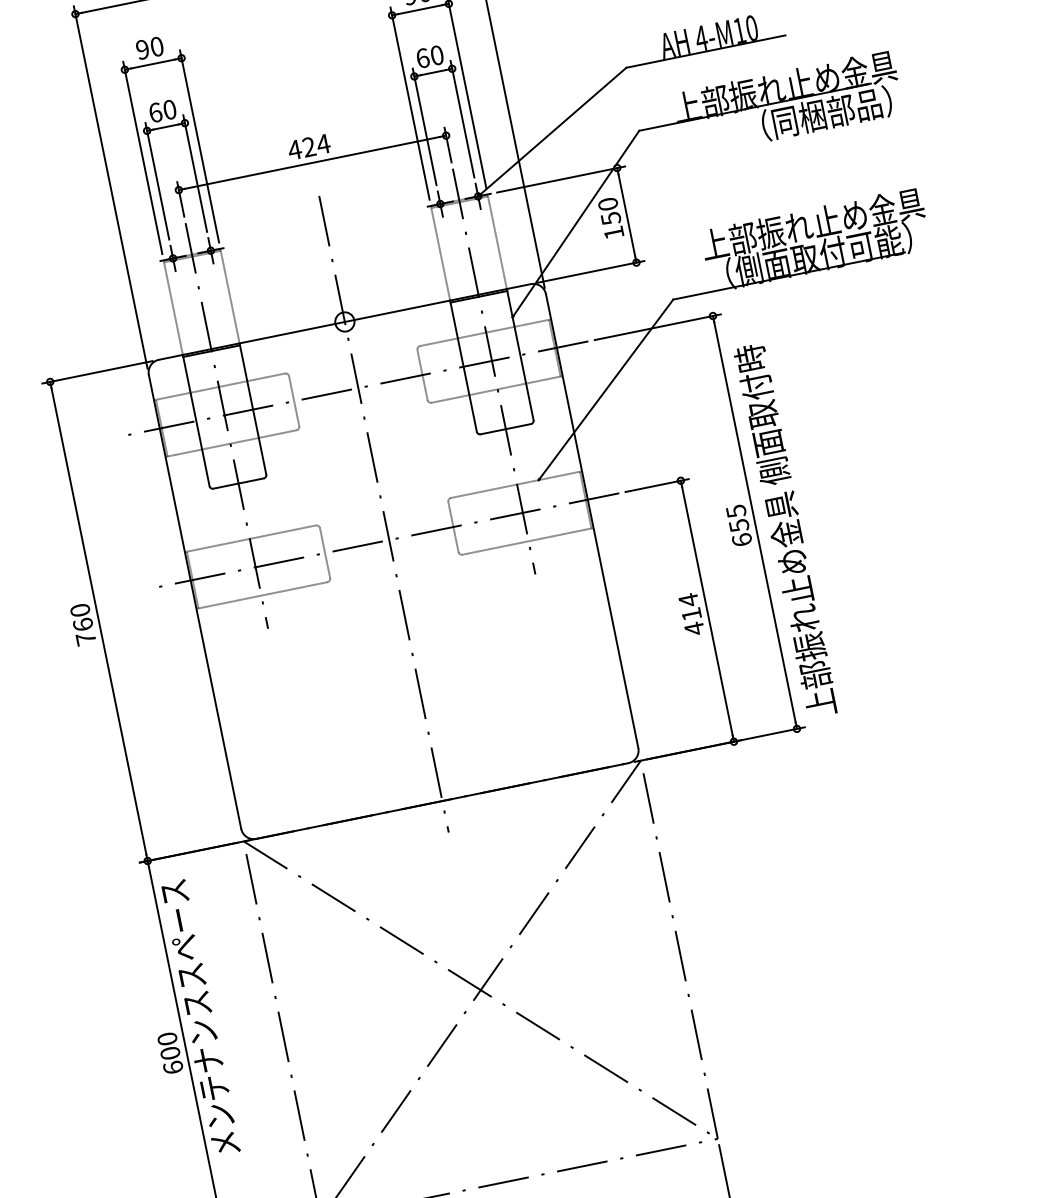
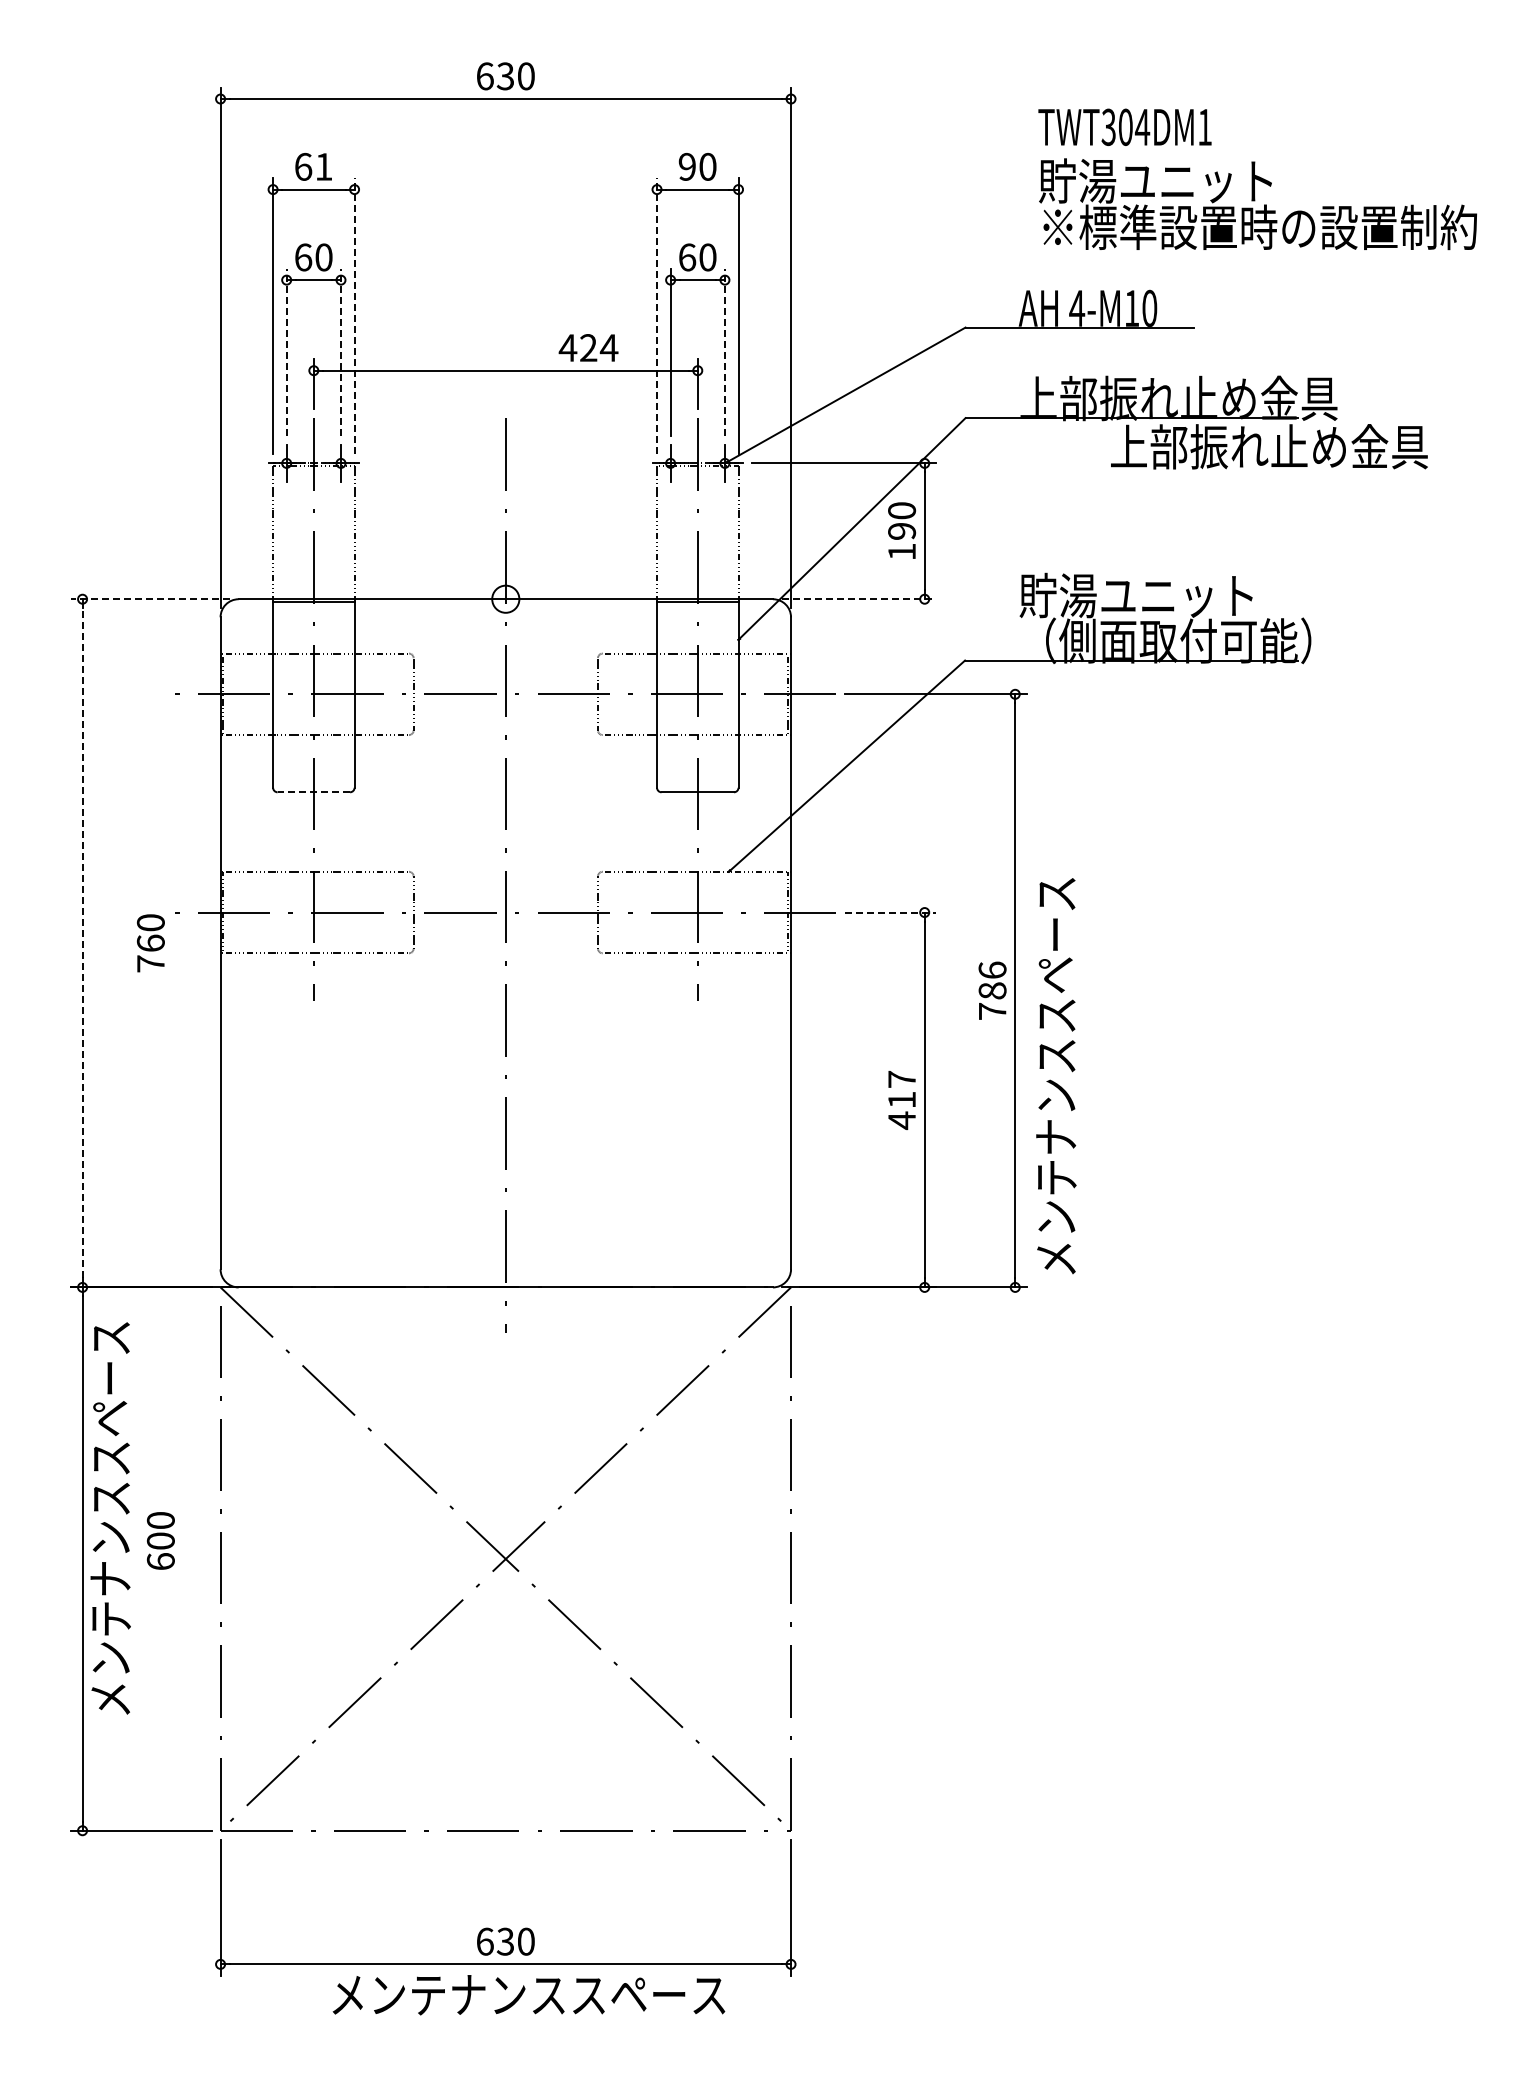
text: (149, 47) -> (313, 166), 90 -> 61
line: (410, 102) -> (657, 315), solid -> dashed
text: (854, 107) -> (1269, 446), （同梱部品） -> 上部振れ止め金具
line: (462, 119) -> (724, 352), solid -> dashed
line: (199, 145) -> (354, 315), solid -> dashed
text: (309, 146) -> (588, 347), moved
line: (195, 173) -> (341, 352), solid -> dashed
line: (157, 181) -> (286, 352), solid -> dashed
text: (610, 218) -> (901, 531), 150 -> 190
text: (812, 224) -> (1178, 595), 上部振れ止め金具 -> 貯湯ユニット
line: (591, 272) -> (859, 599), solid -> dashed
line: (96, 372) -> (149, 599), solid -> dashed
line: (238, 483) -> (313, 792), solid -> dashed
line: (657, 485) -> (891, 912), solid -> dashed
text: (739, 525) -> (992, 990), 655 -> 786
text: (785, 530) -> (1055, 1010), 上部振れ止め金具 側面取付時 -> メンテナンススペース
text: (688, 600) -> (901, 1079), 414 -> 417
line: (98, 620) -> (82, 942), solid -> dashed
text: (82, 624) -> (150, 943), moved
text: (170, 1052) -> (160, 1540), moved

